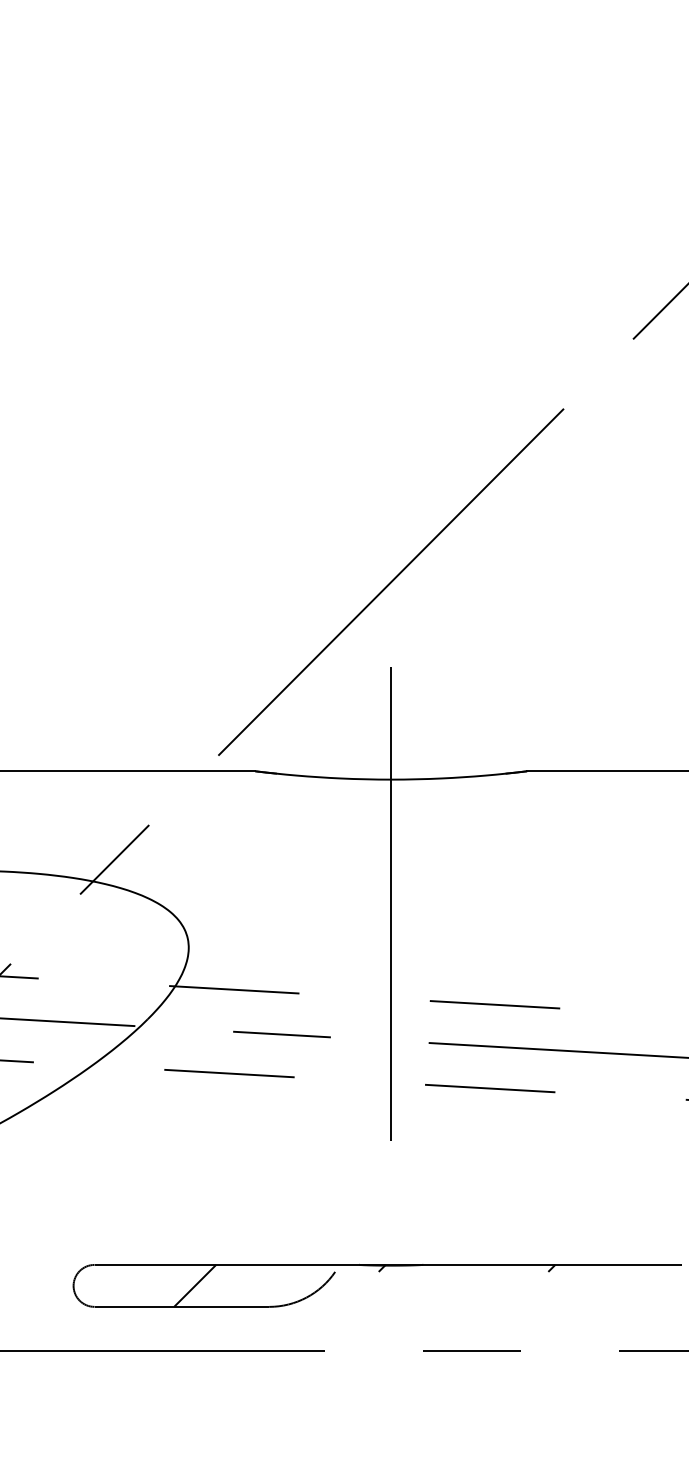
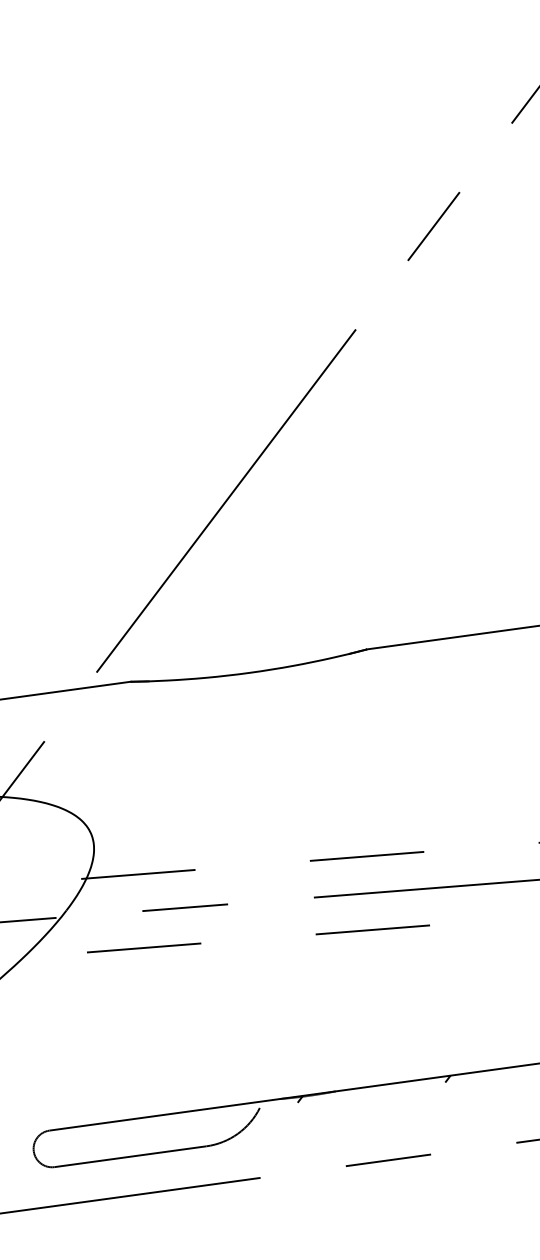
line: (391, 903) -> (264, 780), removed
line: (195, 1285) -> (139, 1136), removed

